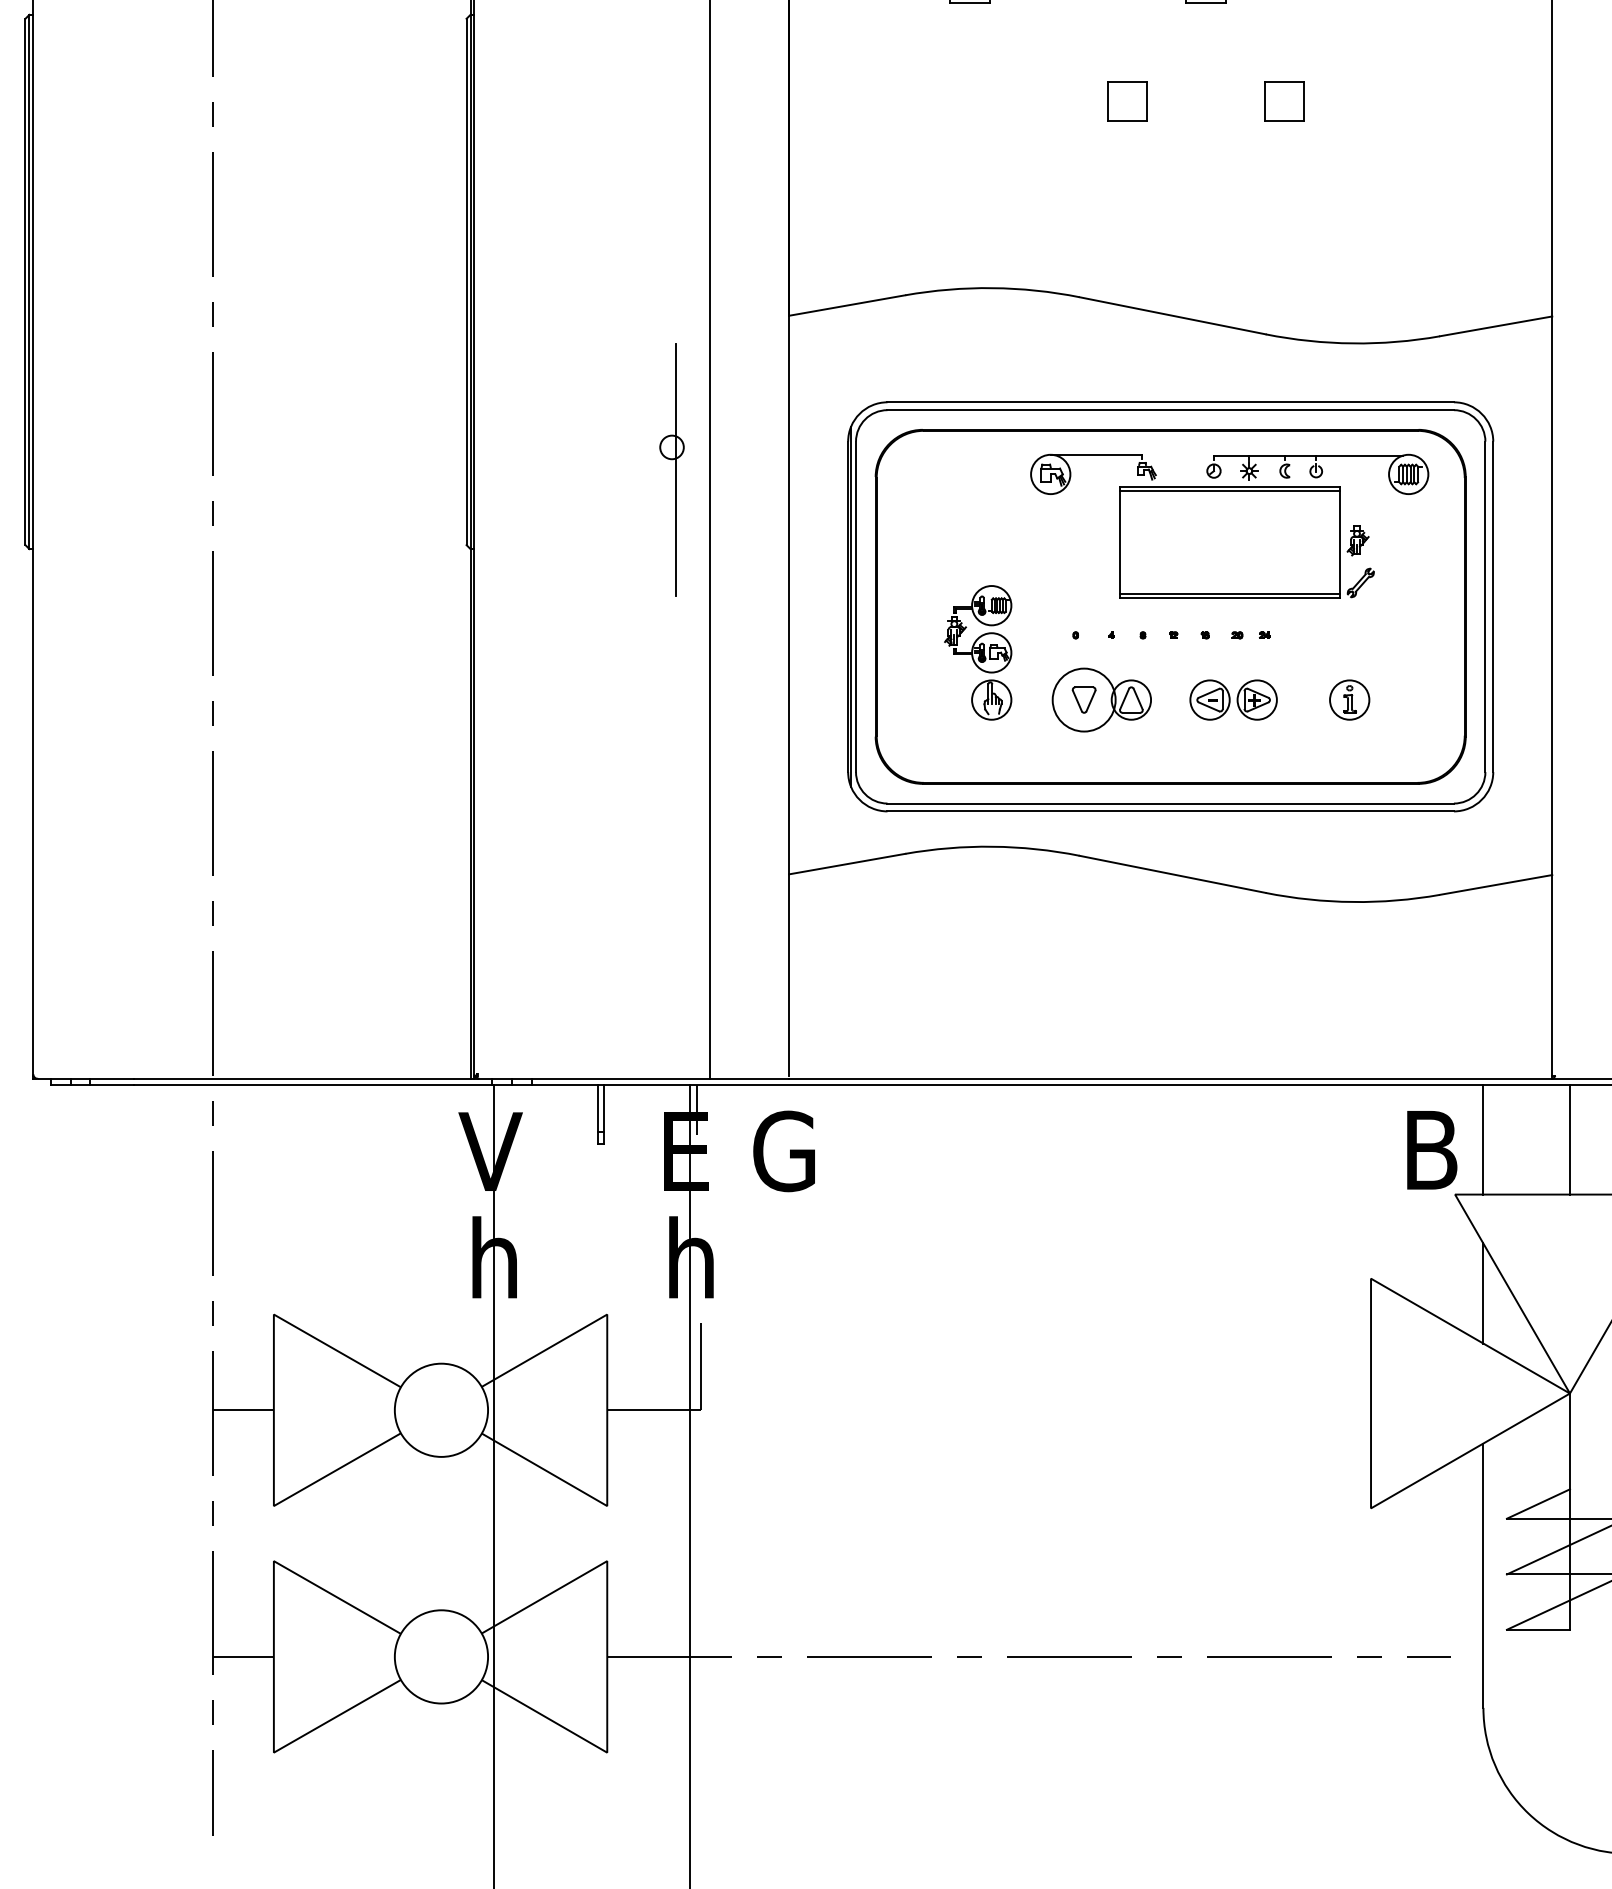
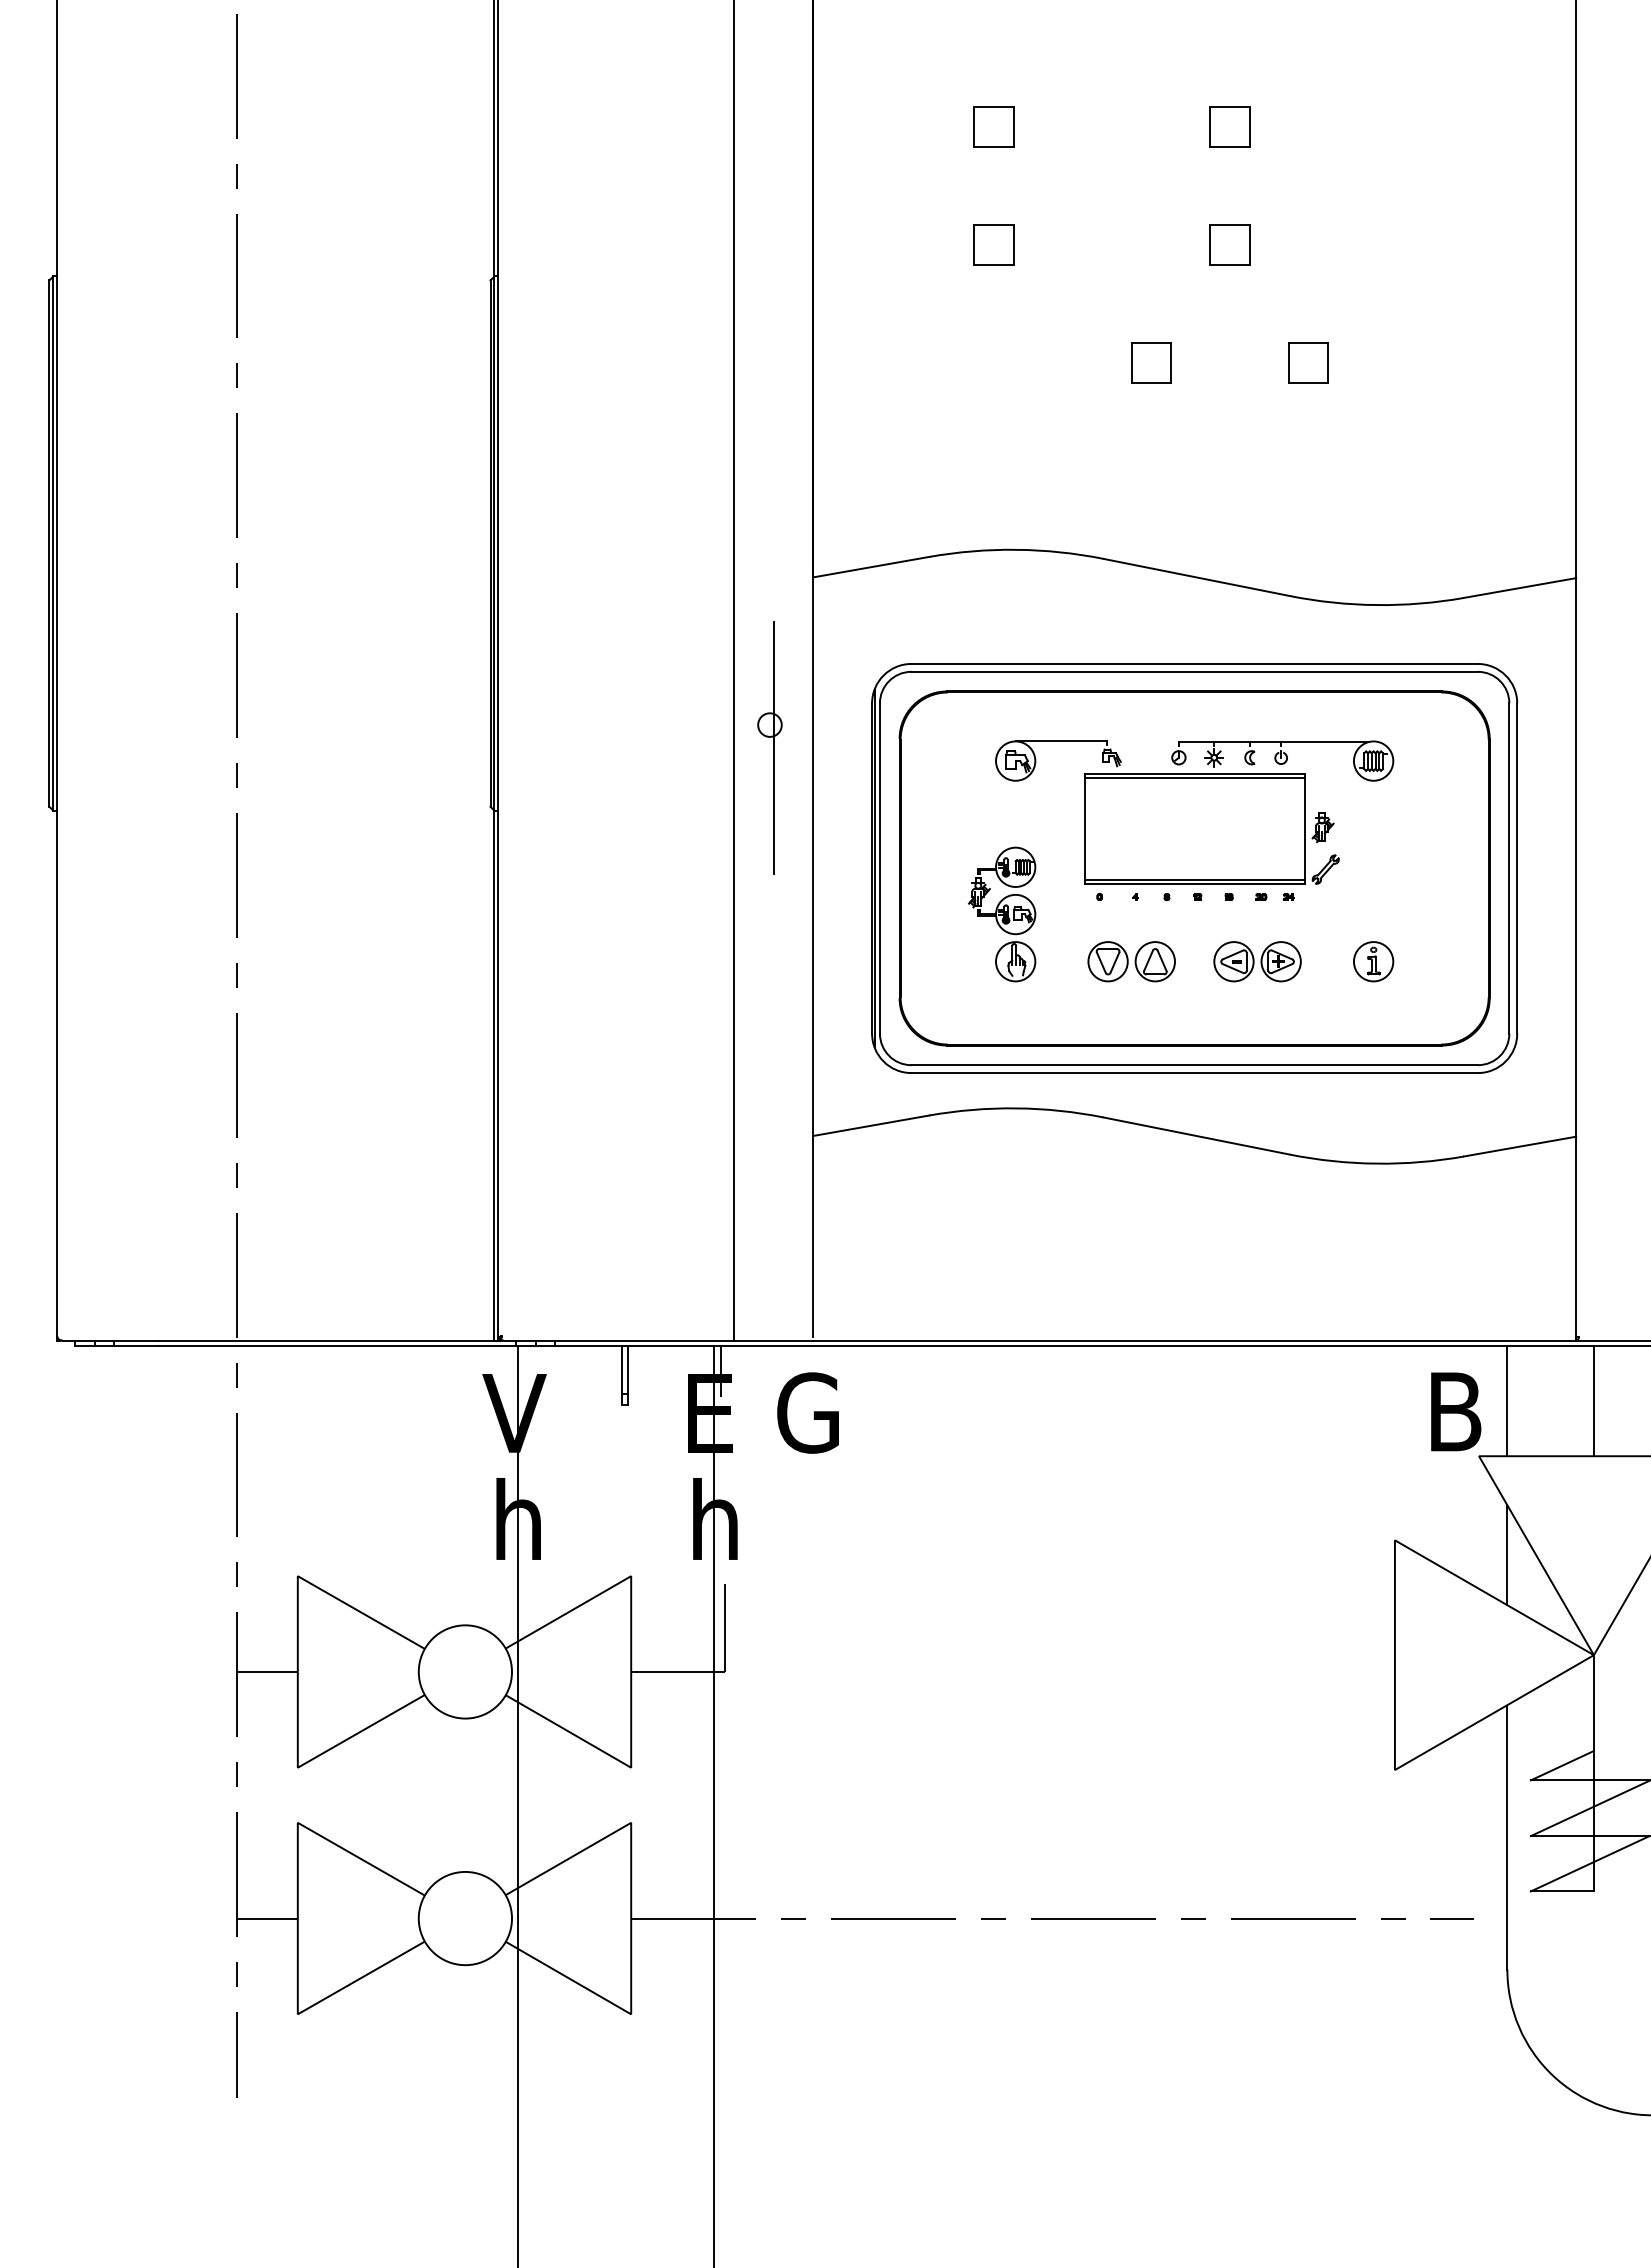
part: (671, 469) -> (769, 747), moved
part: (1229, 525) -> (1194, 812), moved
circle: (1083, 699) -> (1107, 961), size x0.62

